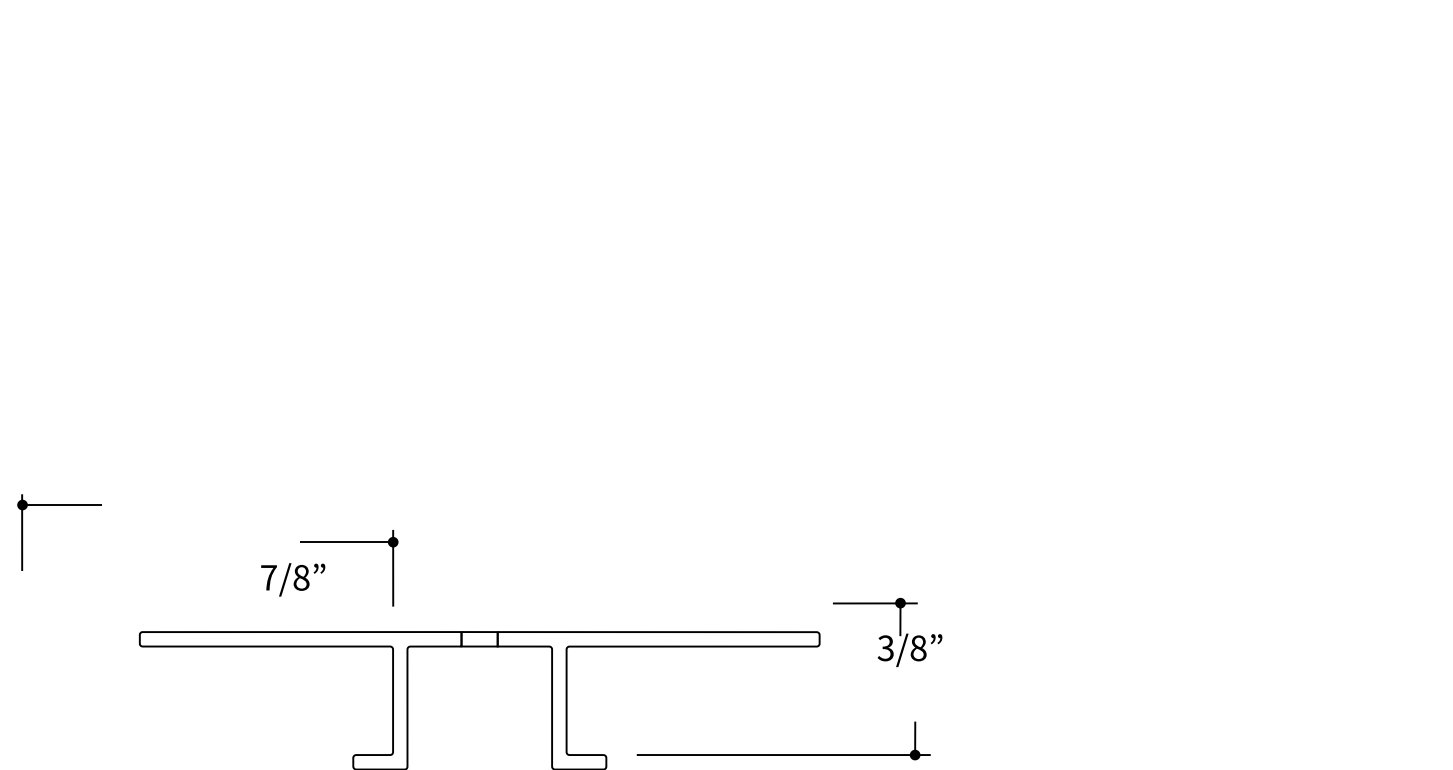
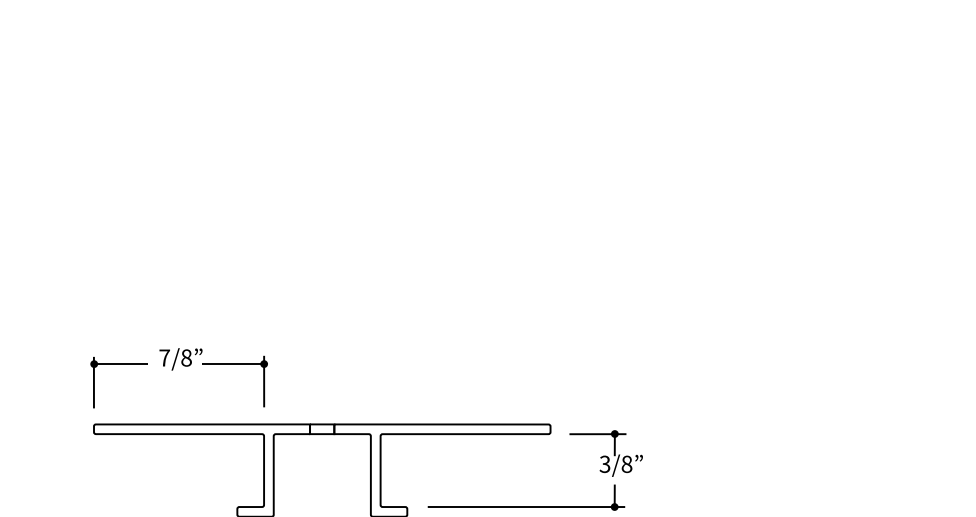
part: (58, 505) -> (118, 364), moved
text: (292, 580) -> (180, 359), moved
part: (886, 632) -> (605, 453), moved

